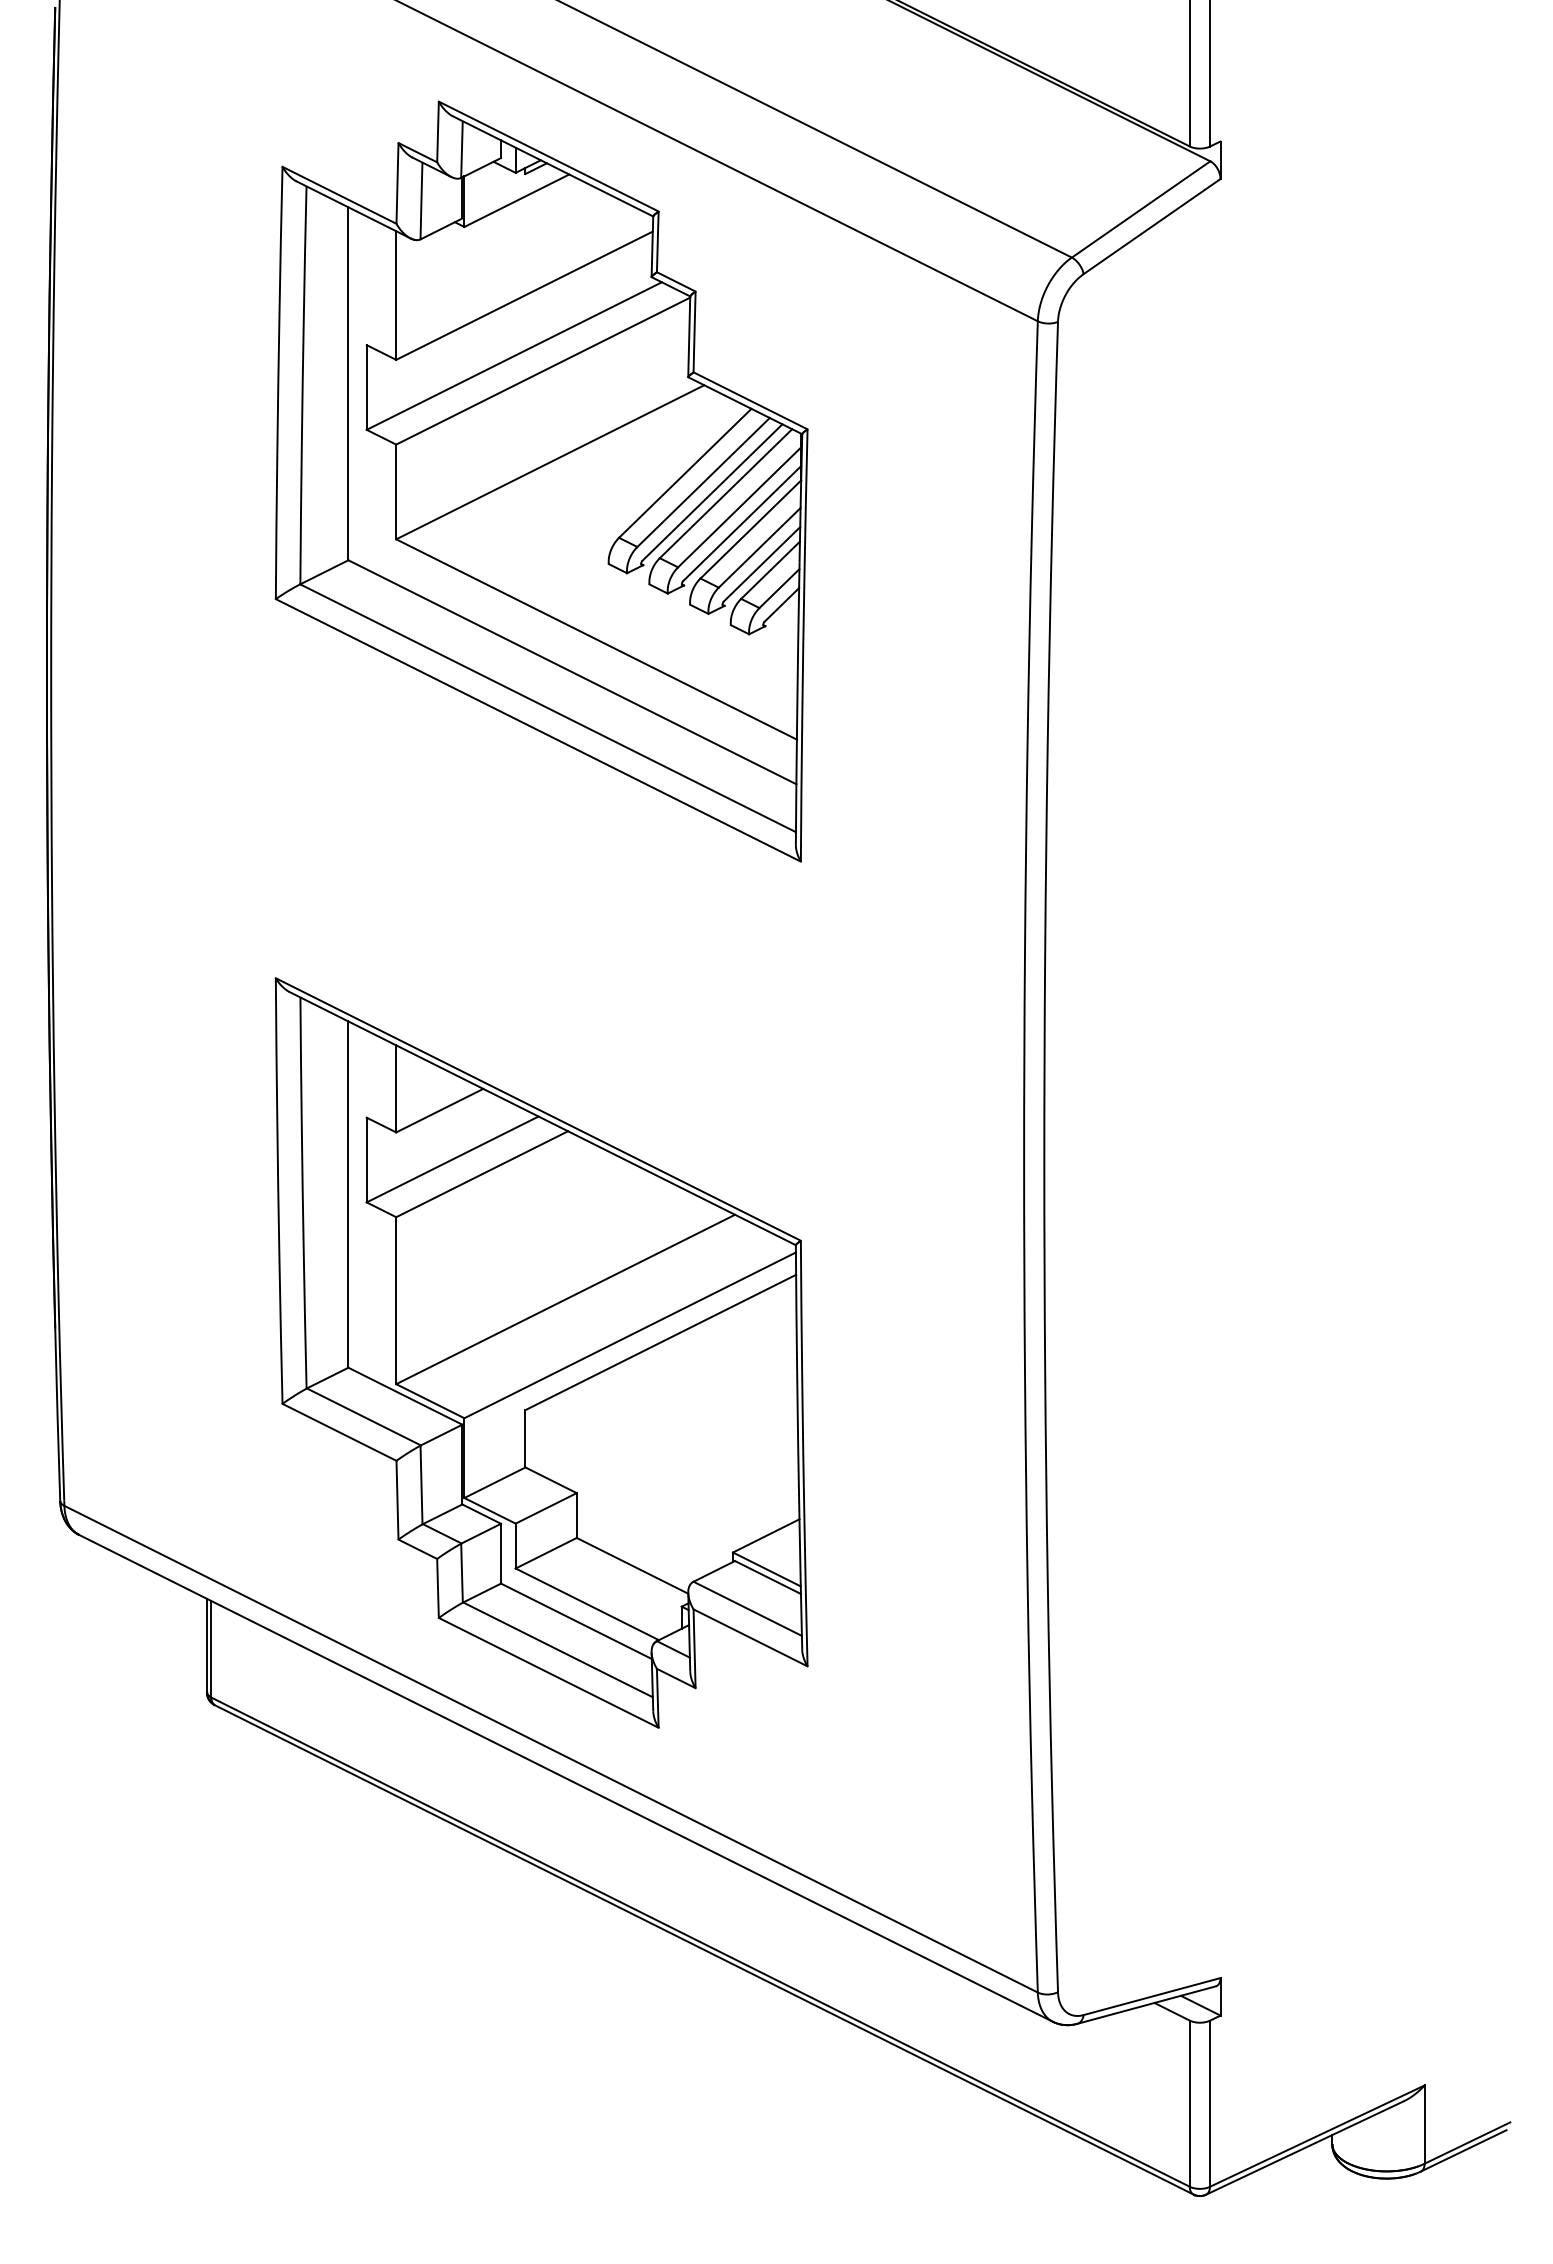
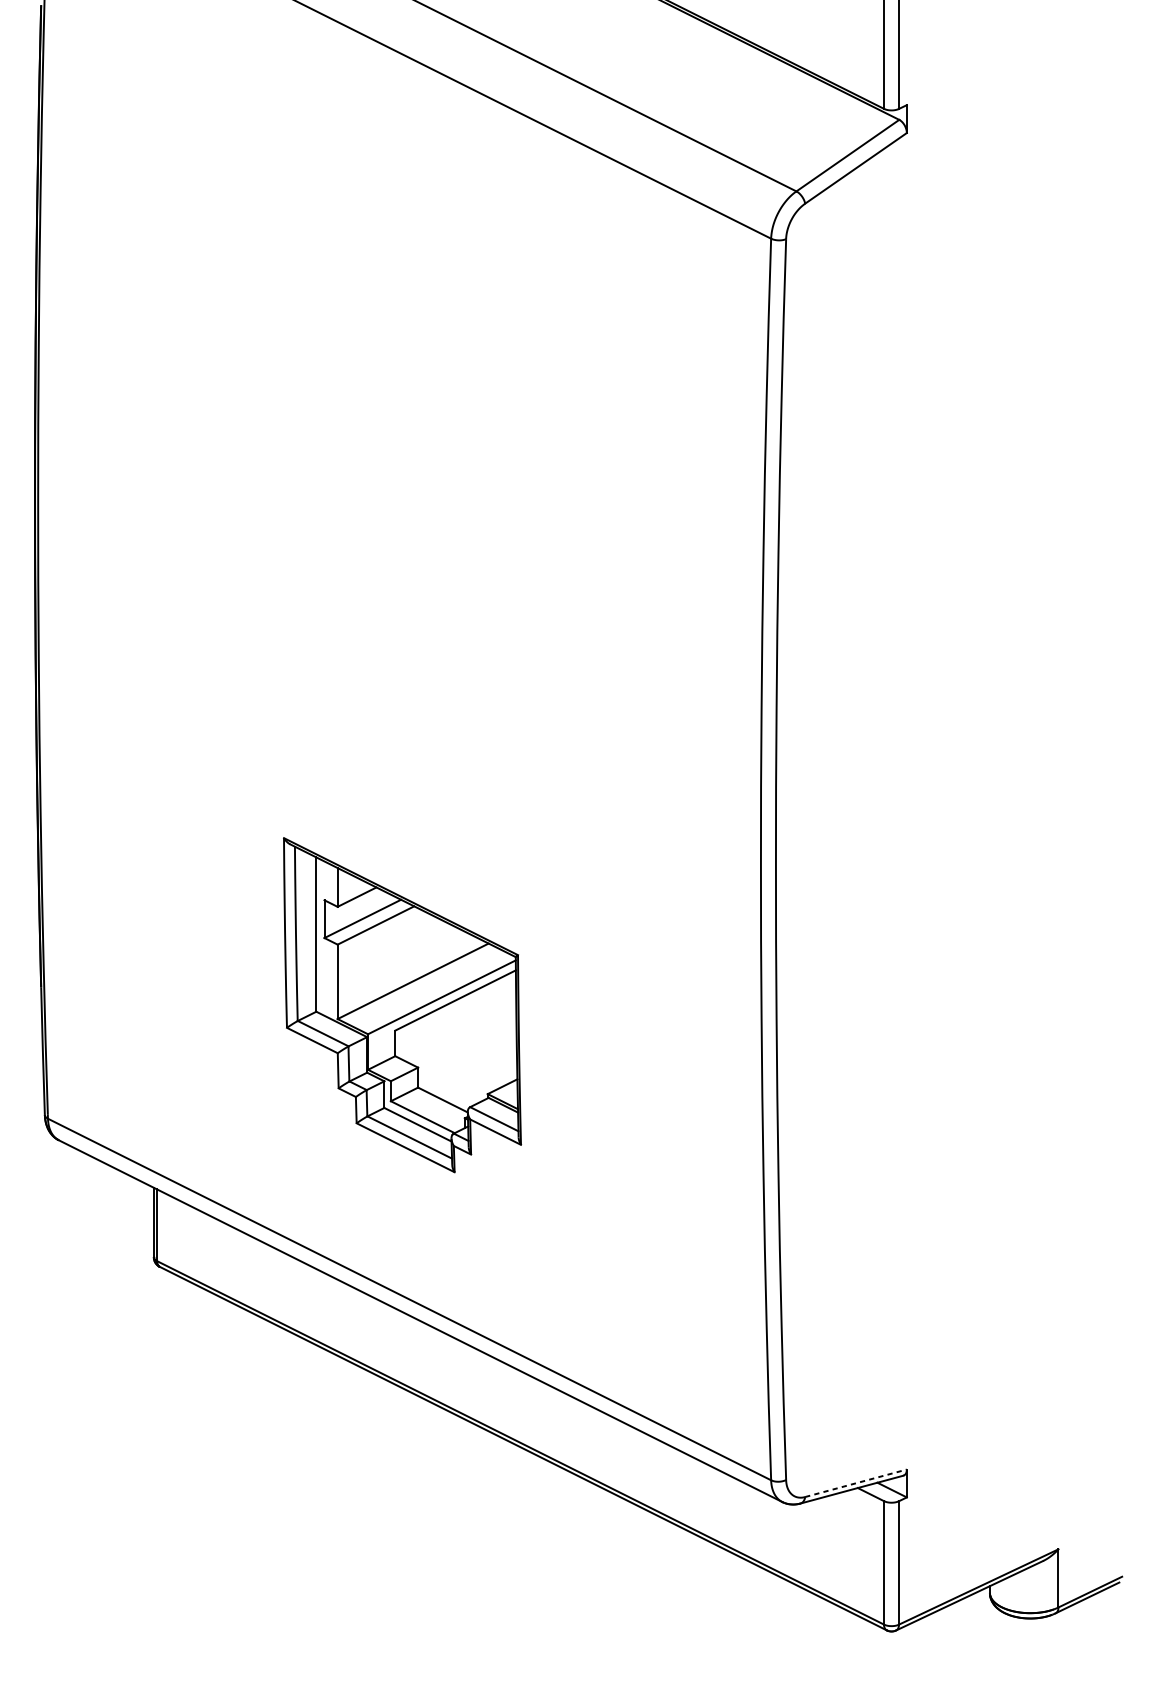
part: (541, 481) -> (402, 357), removed
part: (541, 1352) -> (402, 1004), size x0.6
line: (1152, 1996) -> (856, 1483), solid -> dashed

